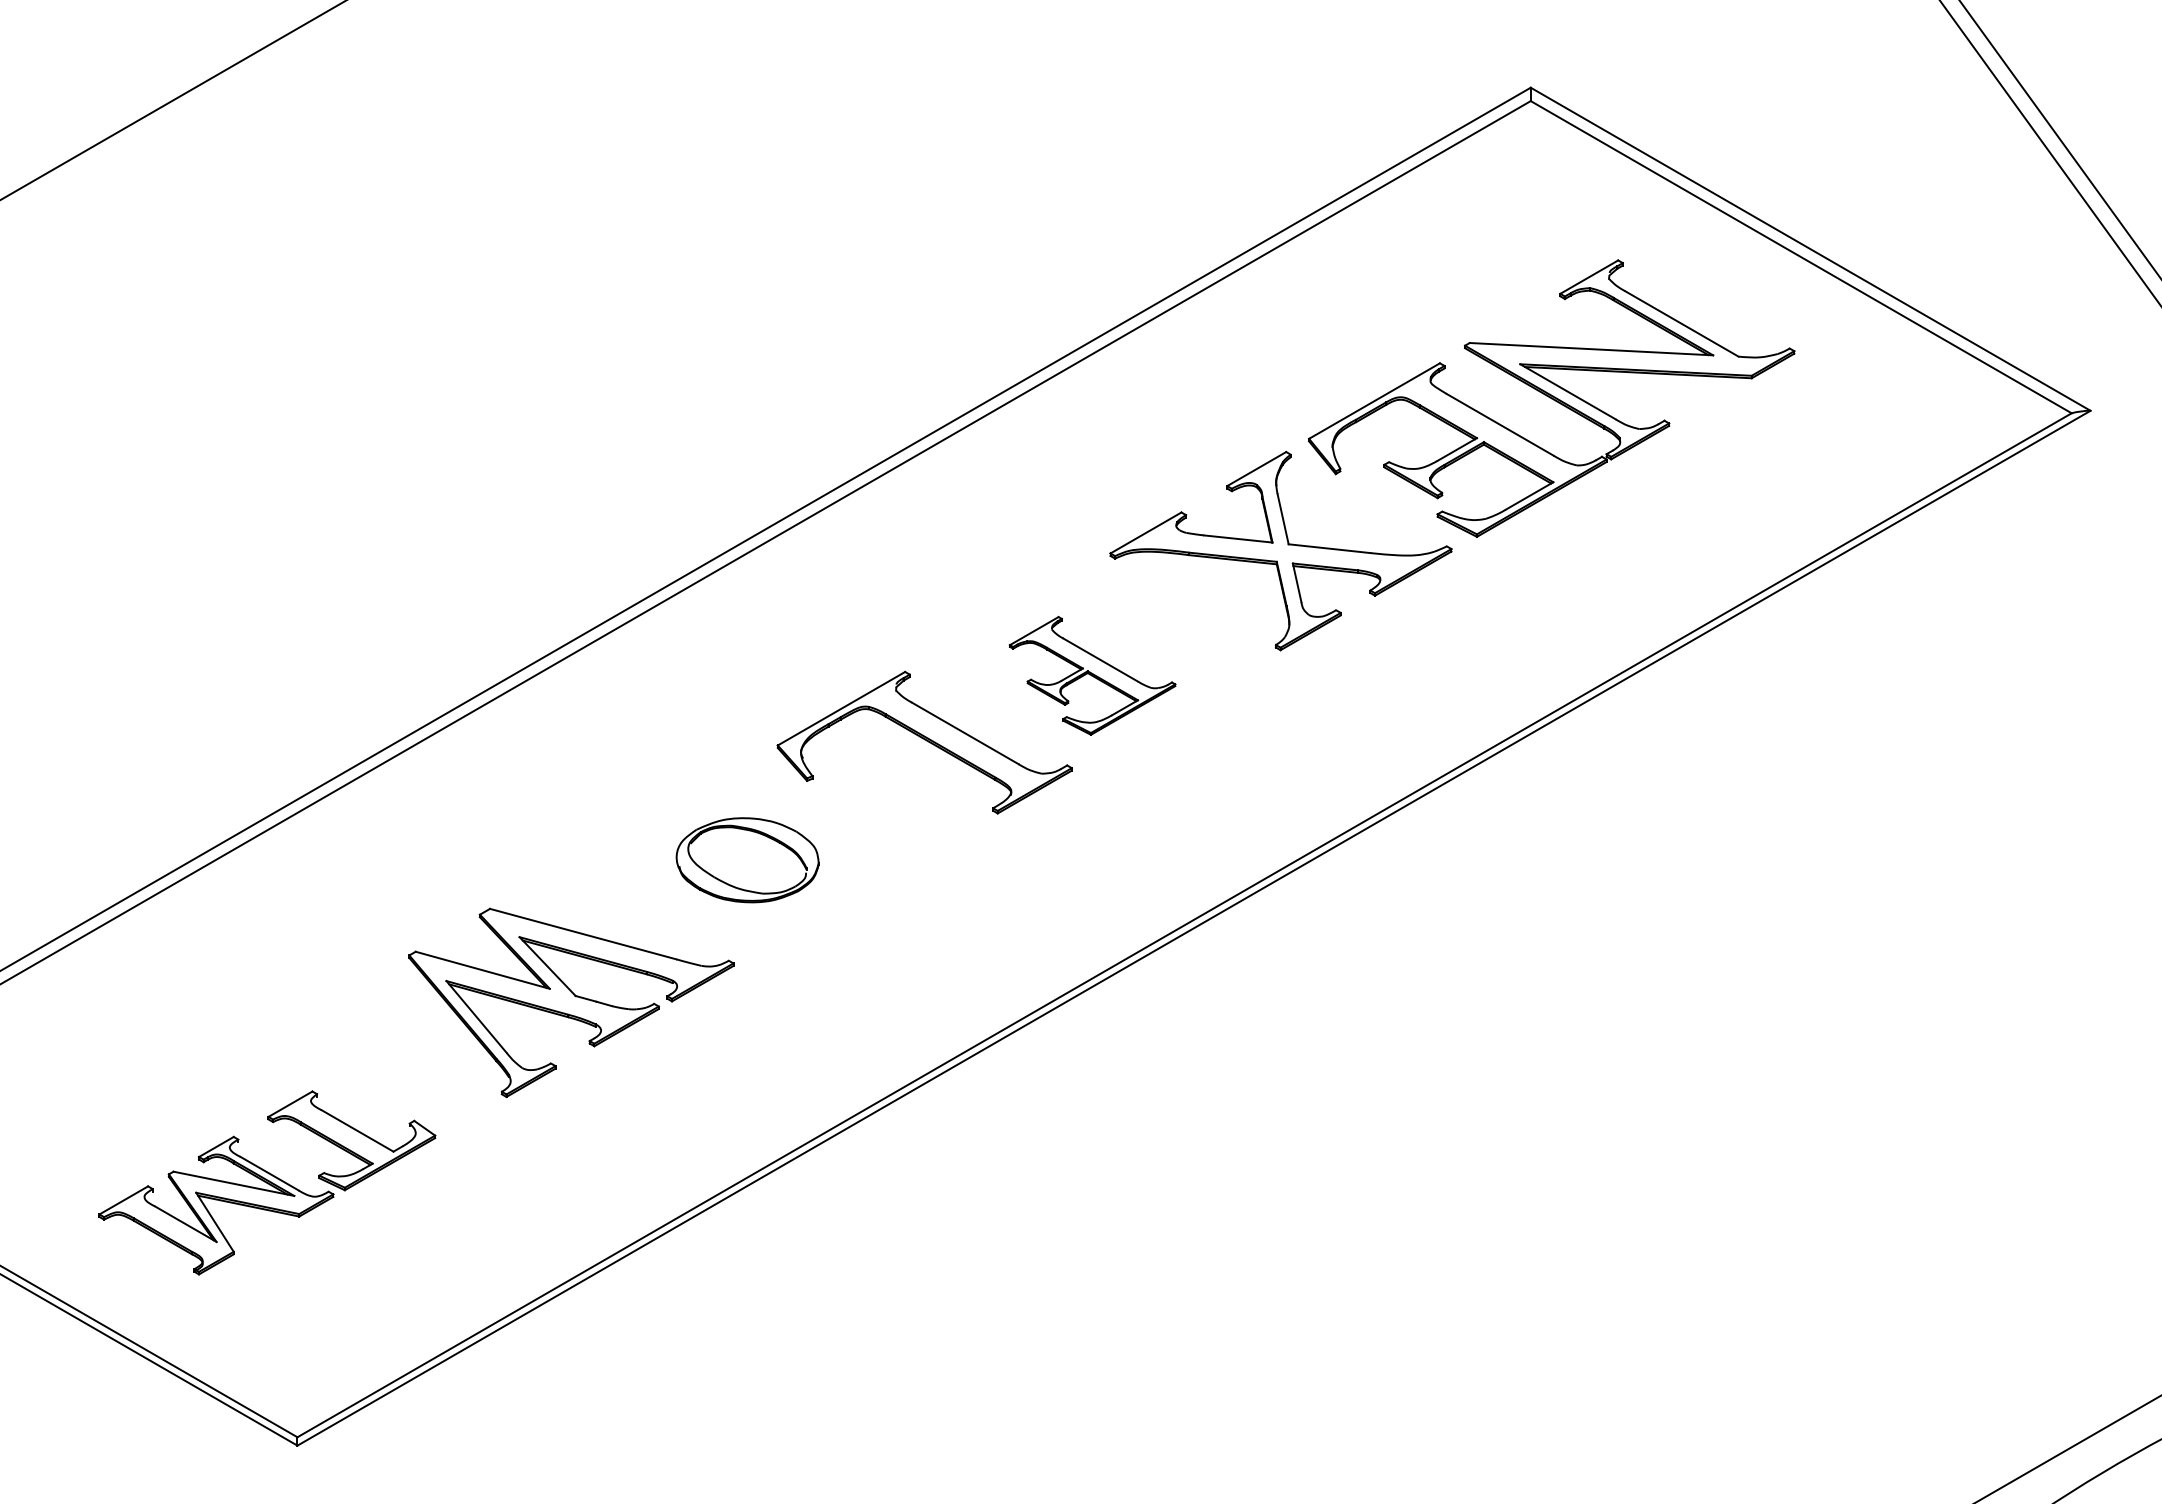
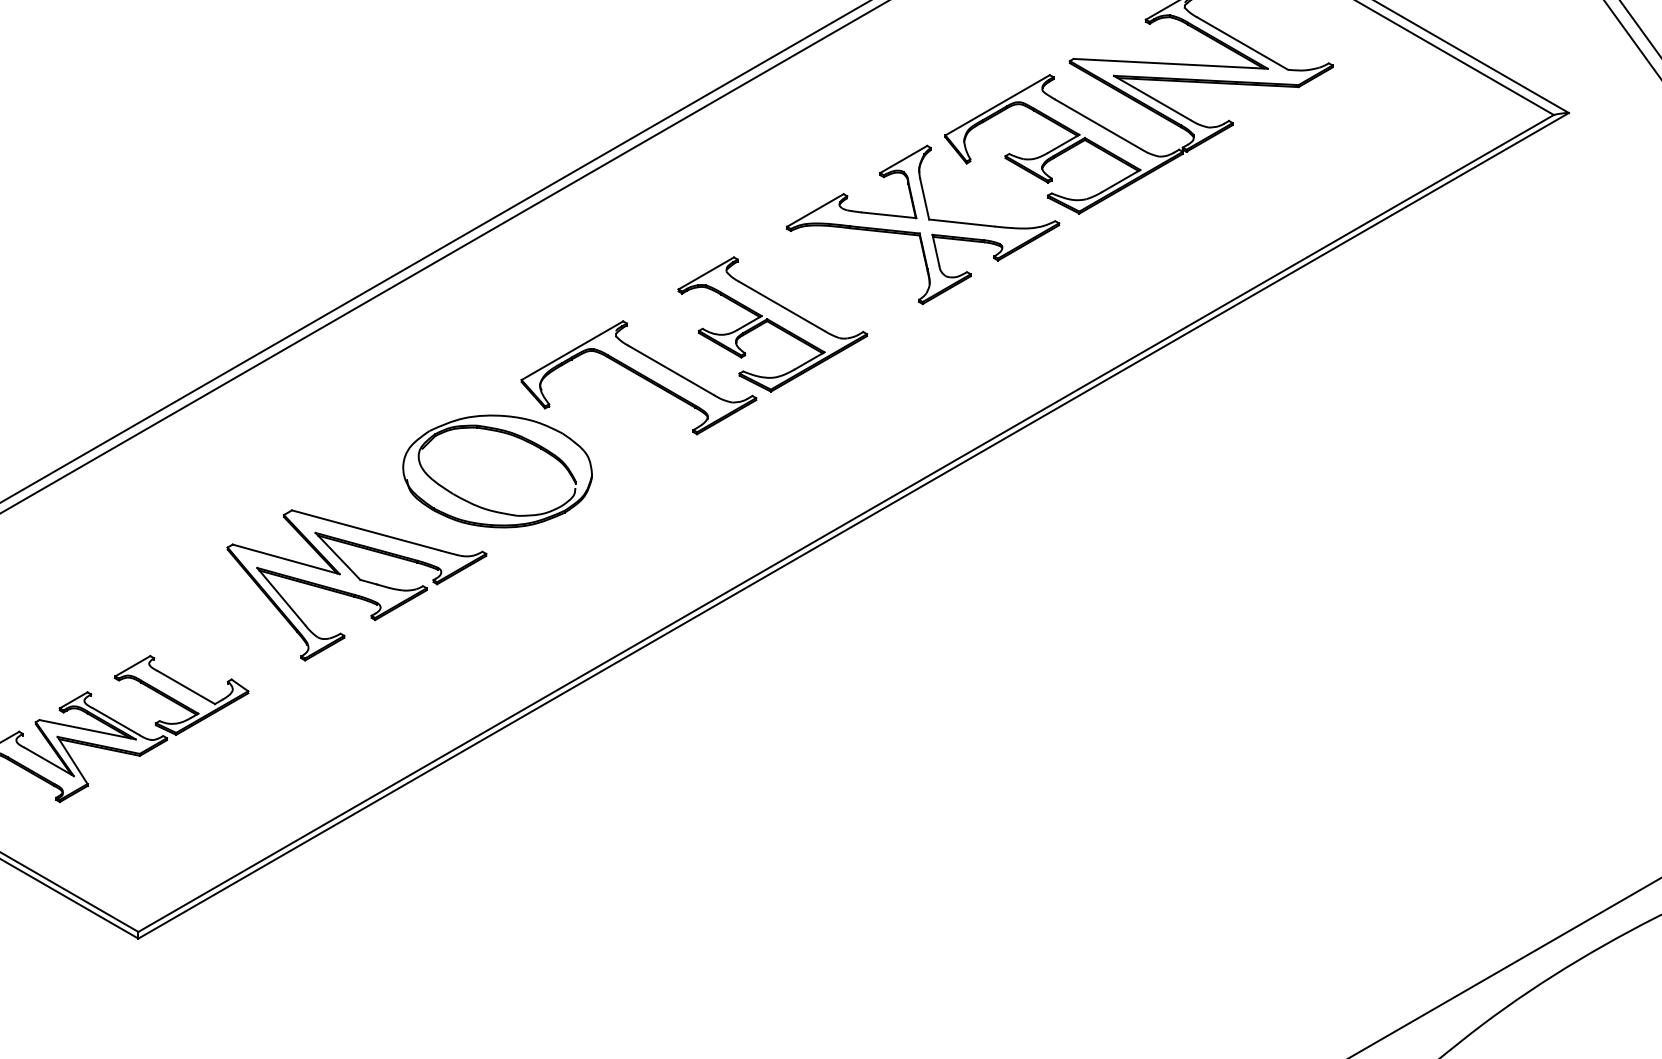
part: (1092, 675) -> (772, 324), size x1.43
part: (747, 860) -> (497, 471), size x1.67

